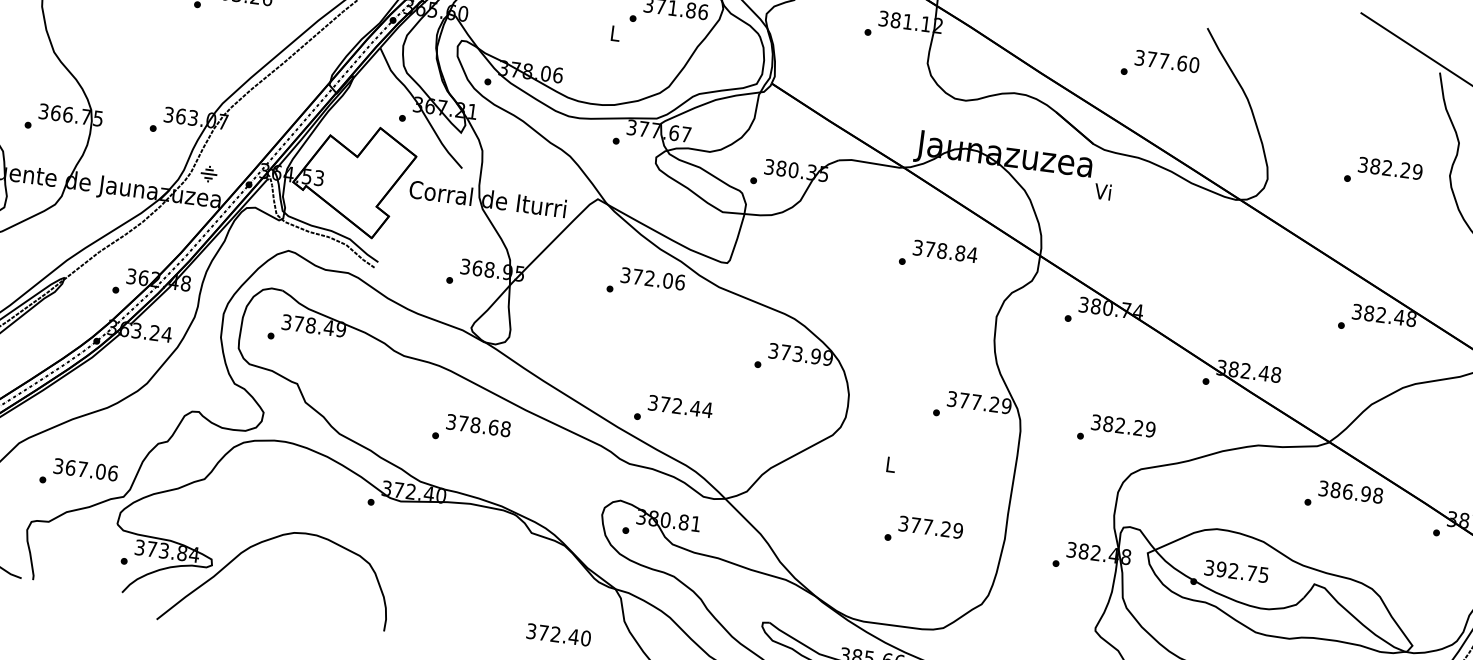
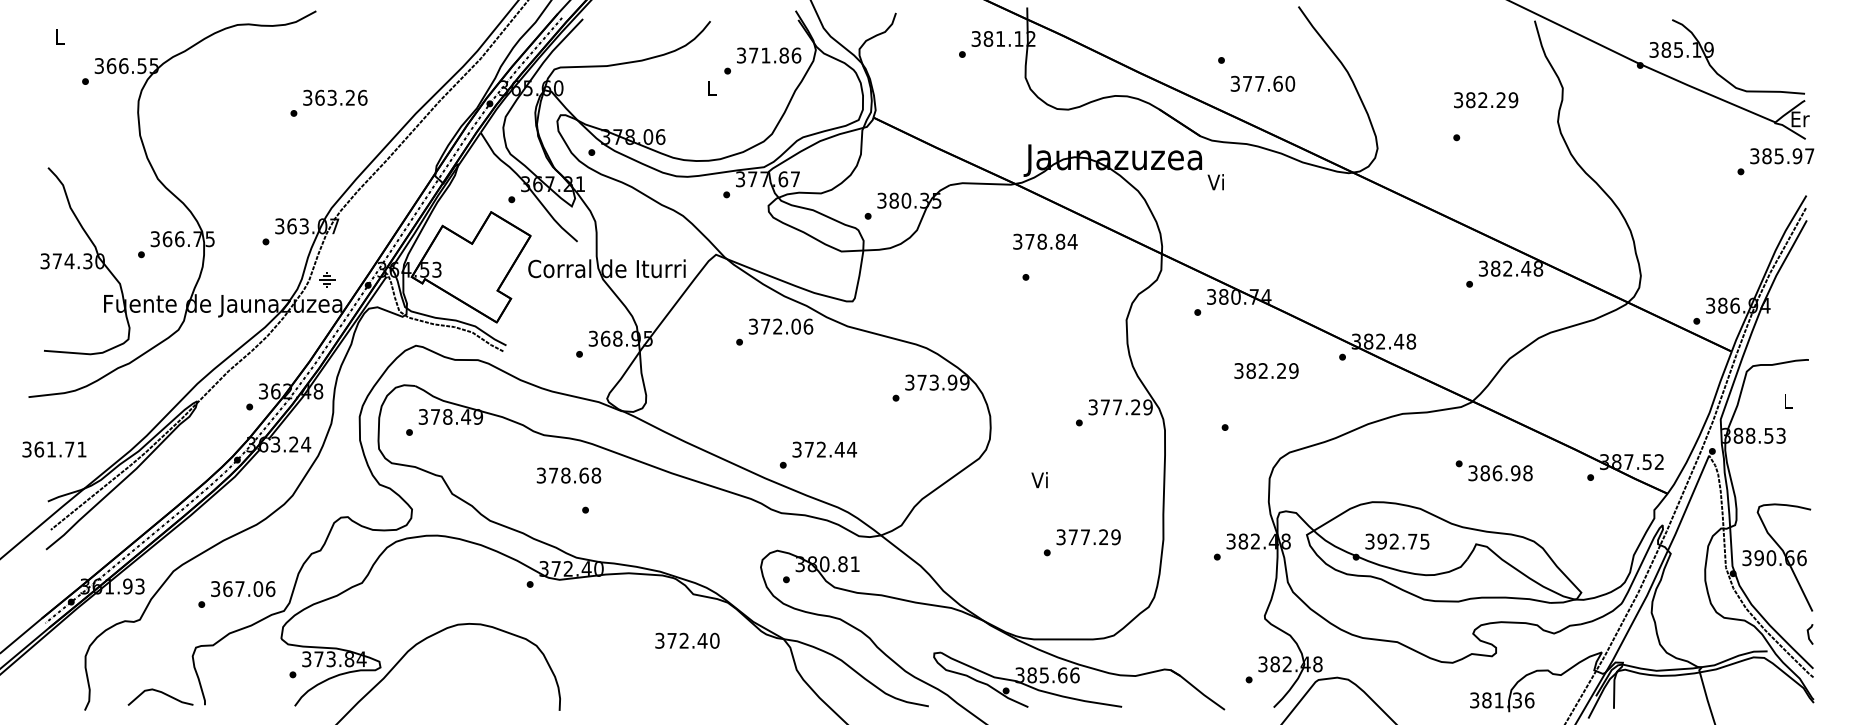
text: (1166, 61) -> (1262, 83), moved
text: (1390, 168) -> (1486, 100), moved
text: (945, 251) -> (1045, 241), moved
text: (478, 425) -> (568, 475), moved
text: (1123, 425) -> (1266, 370), moved
text: (889, 464) -> (1039, 480), L -> Vi
text: (1350, 492) -> (1500, 473), moved
text: (558, 634) -> (687, 640), moved

